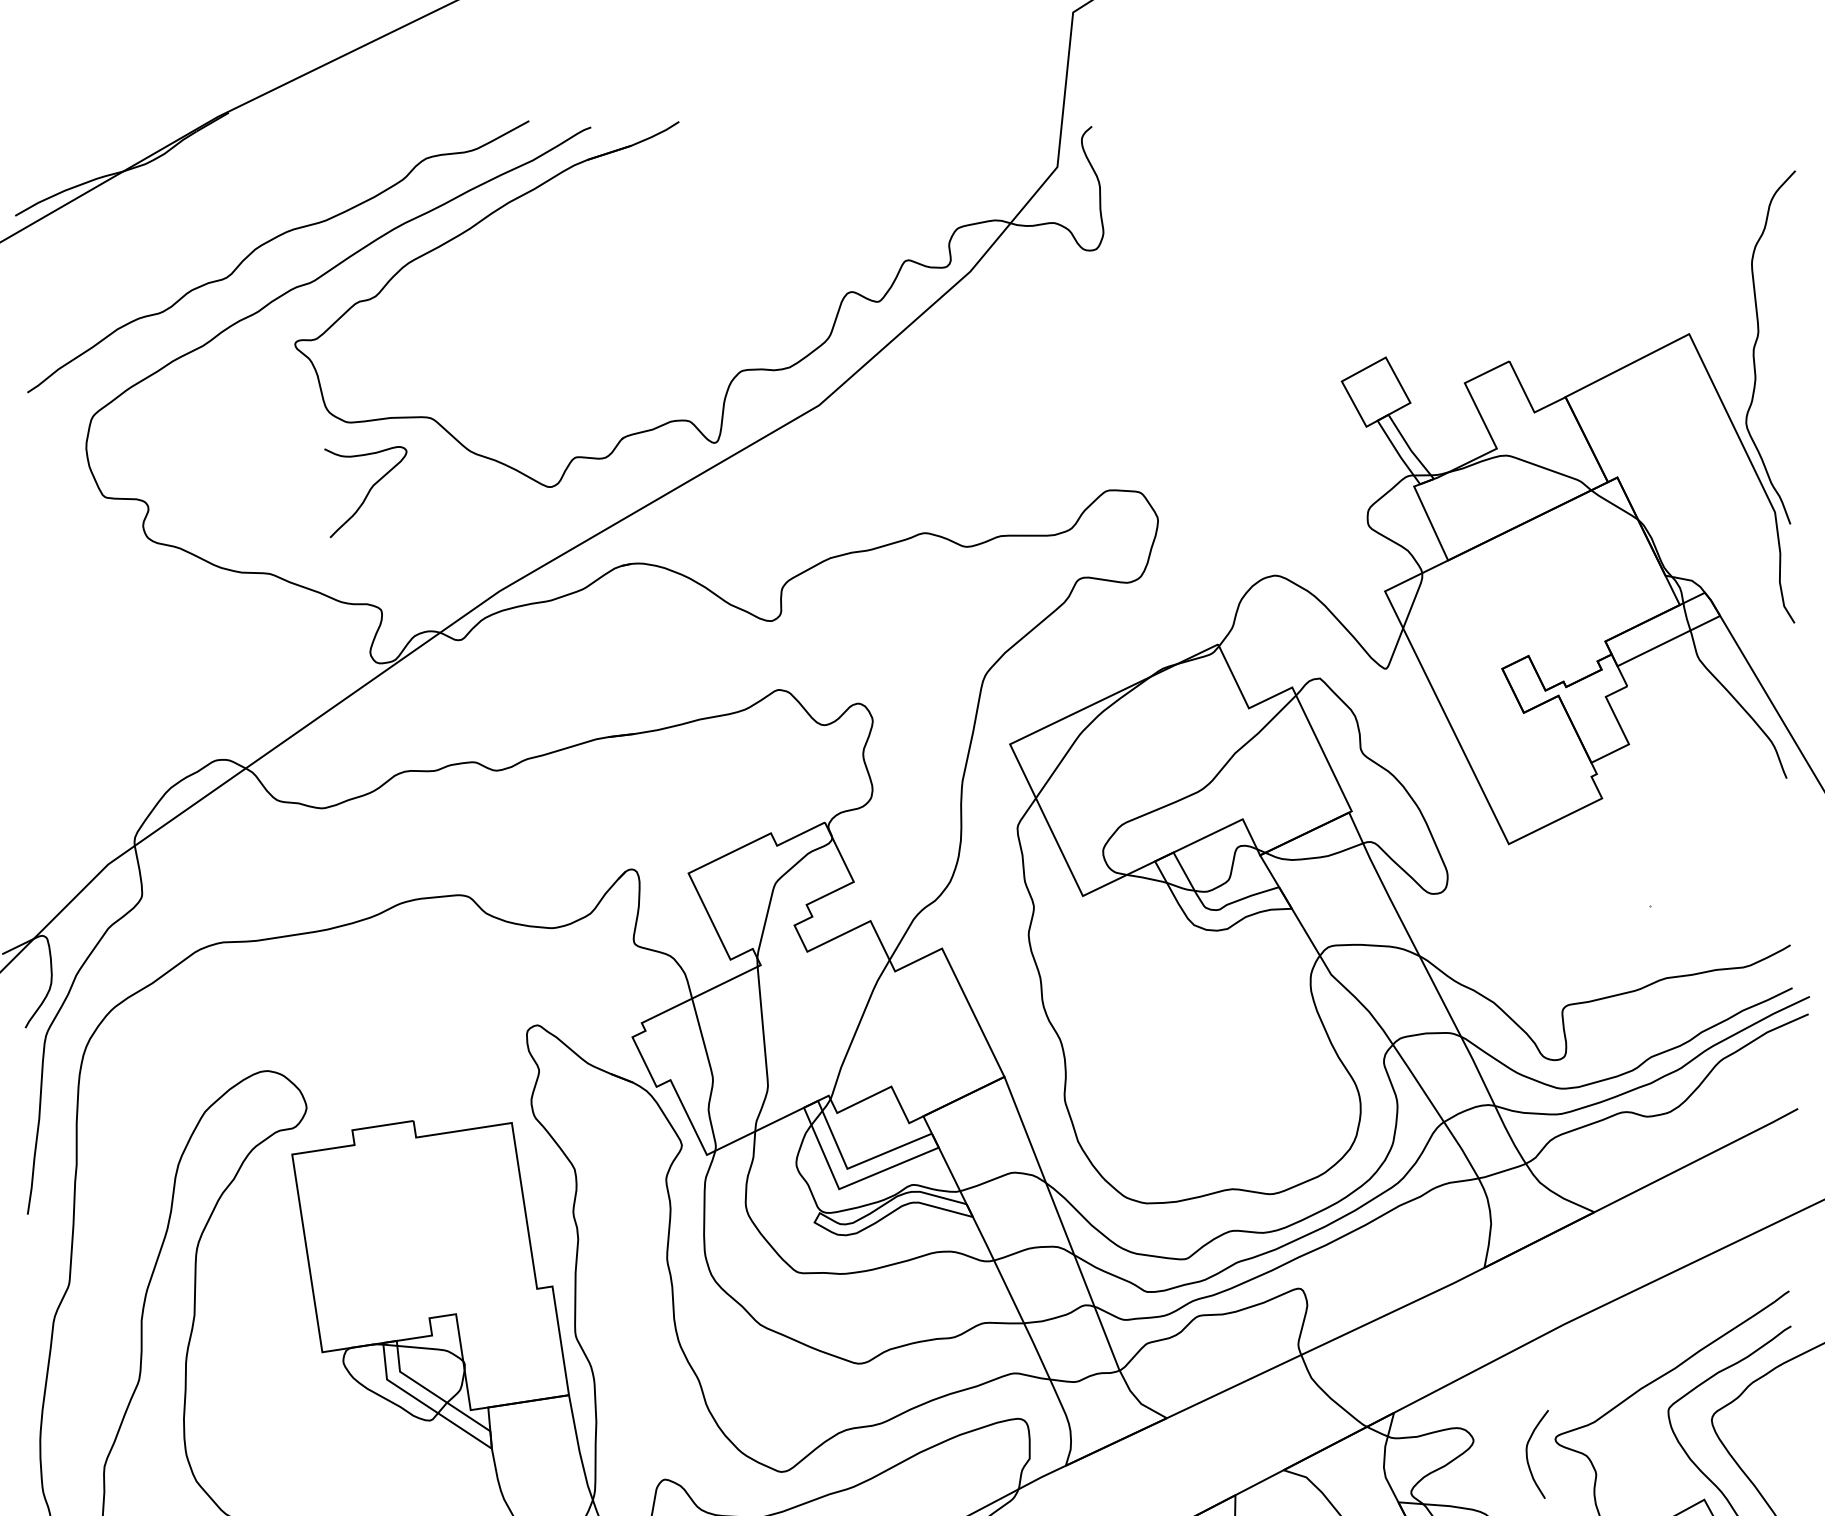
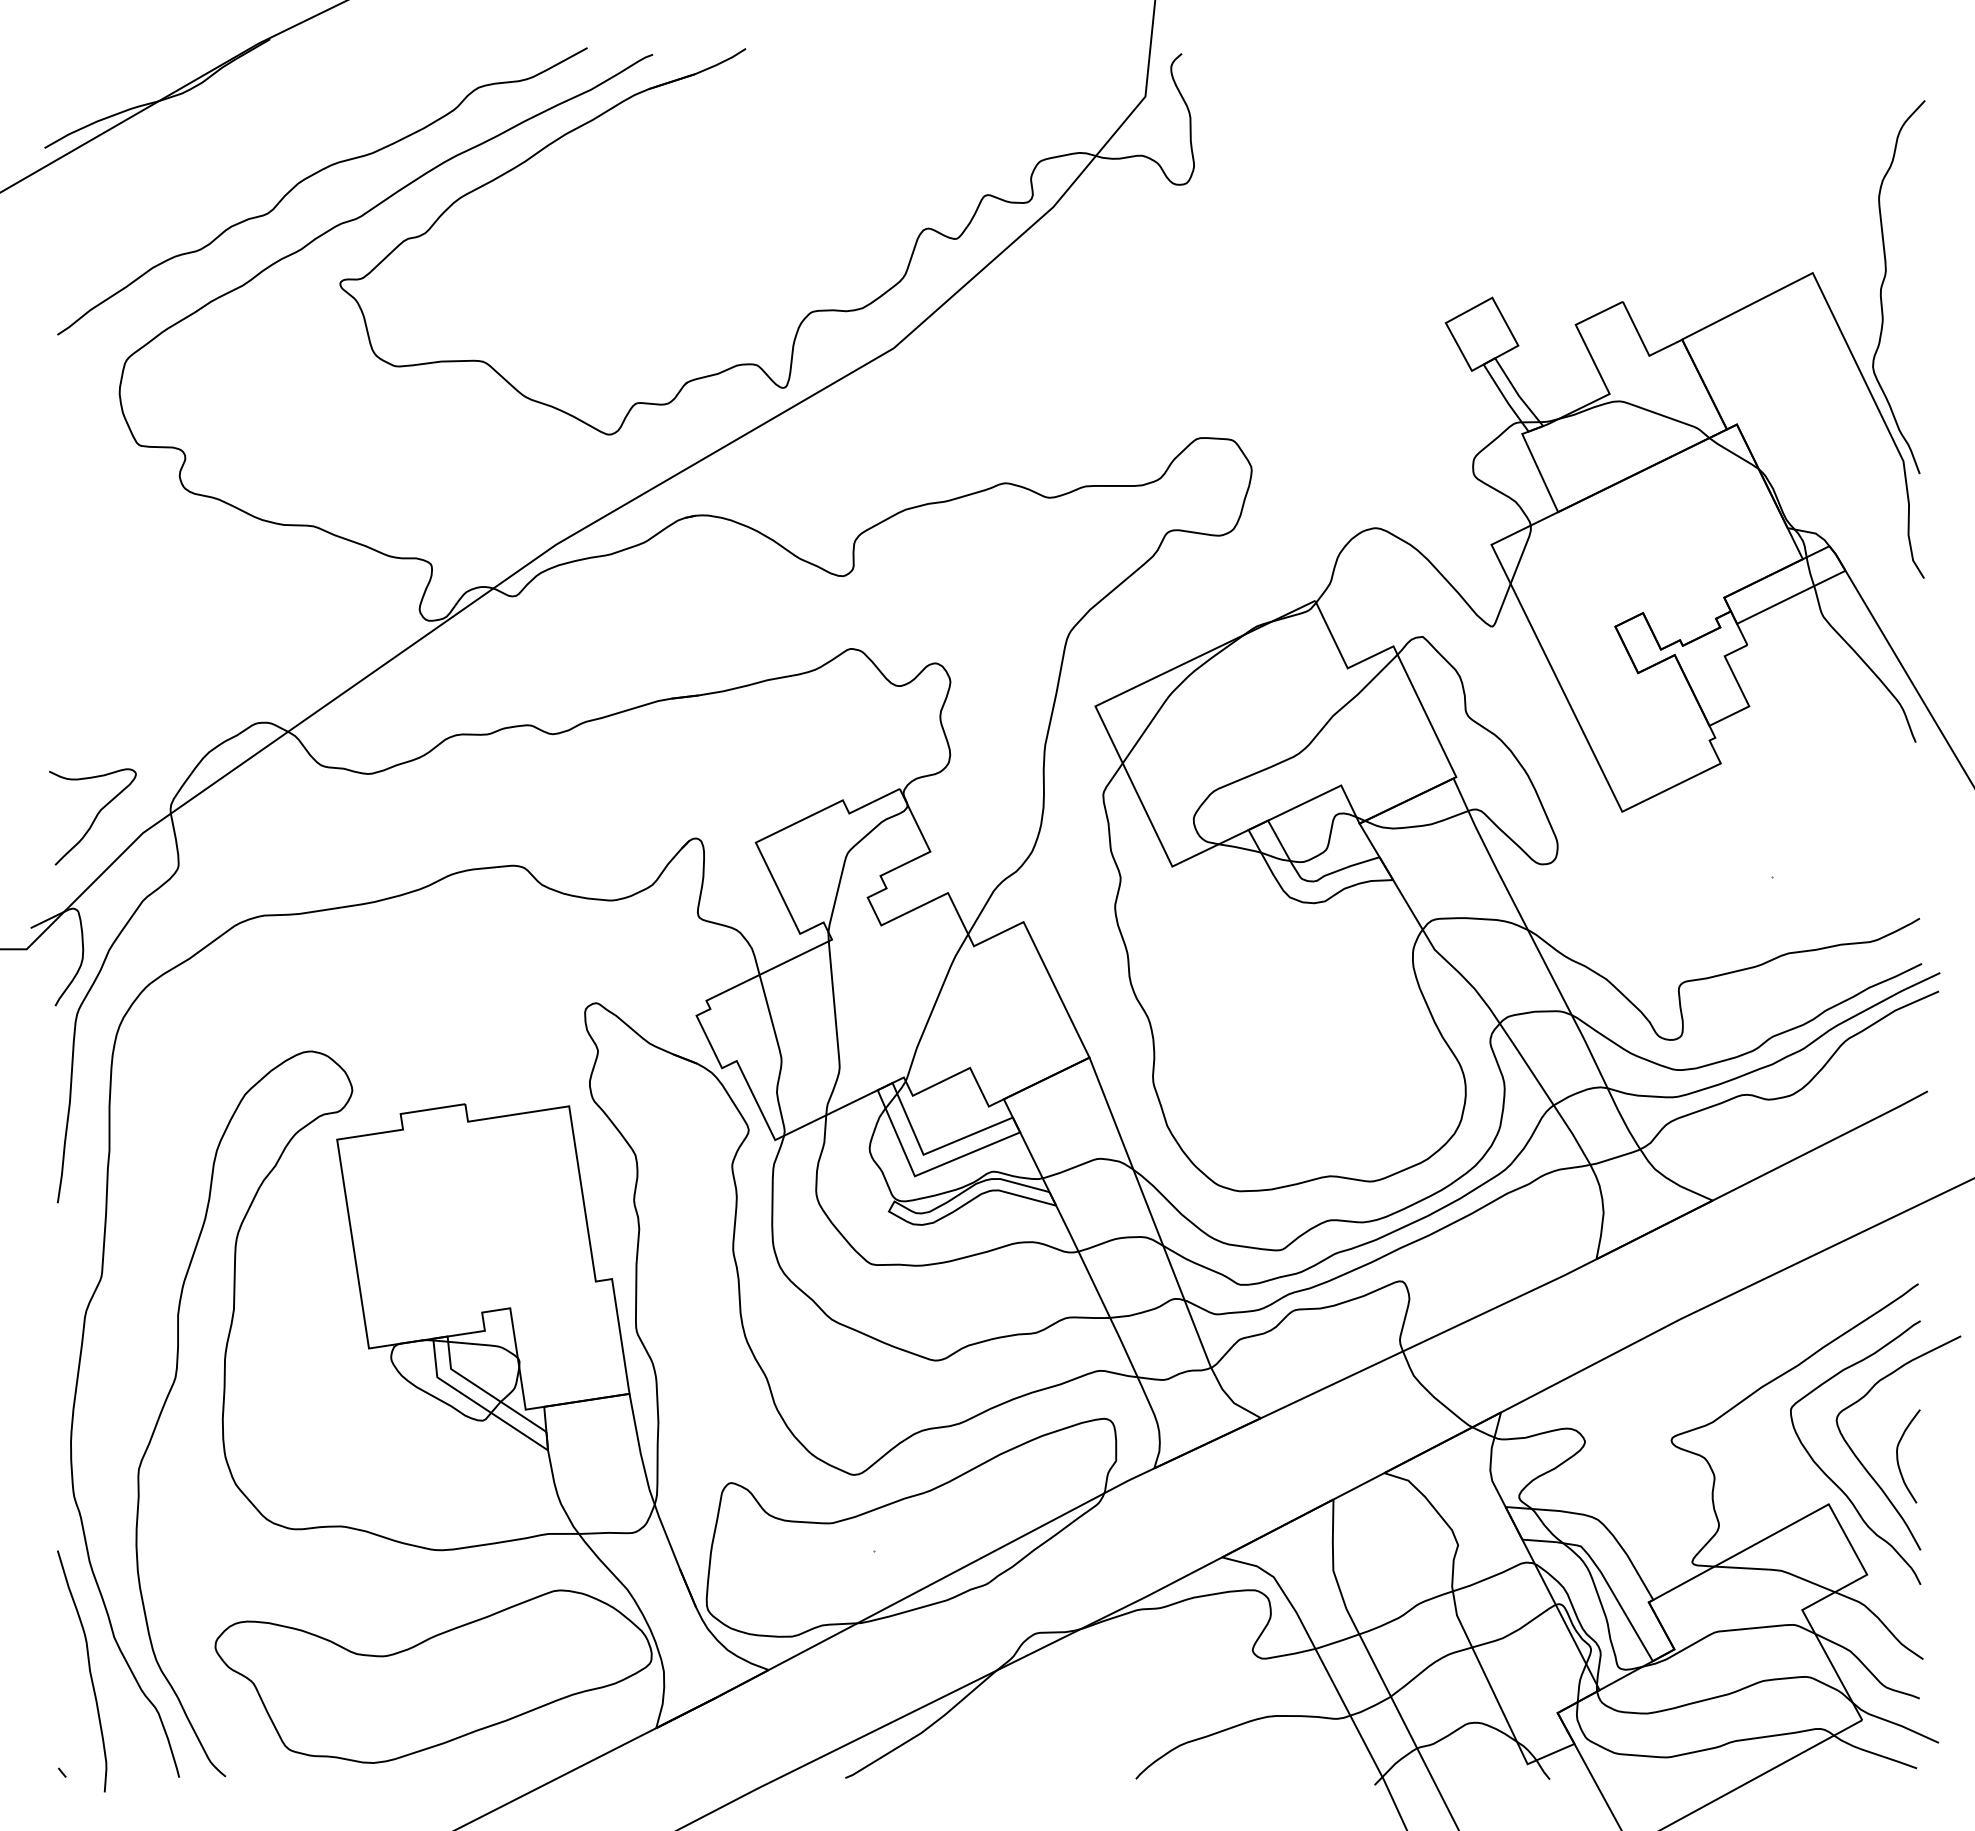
curve: (367, 492) -> (94, 817), moved
curve: (1527, 1454) -> (1898, 1456), moved

